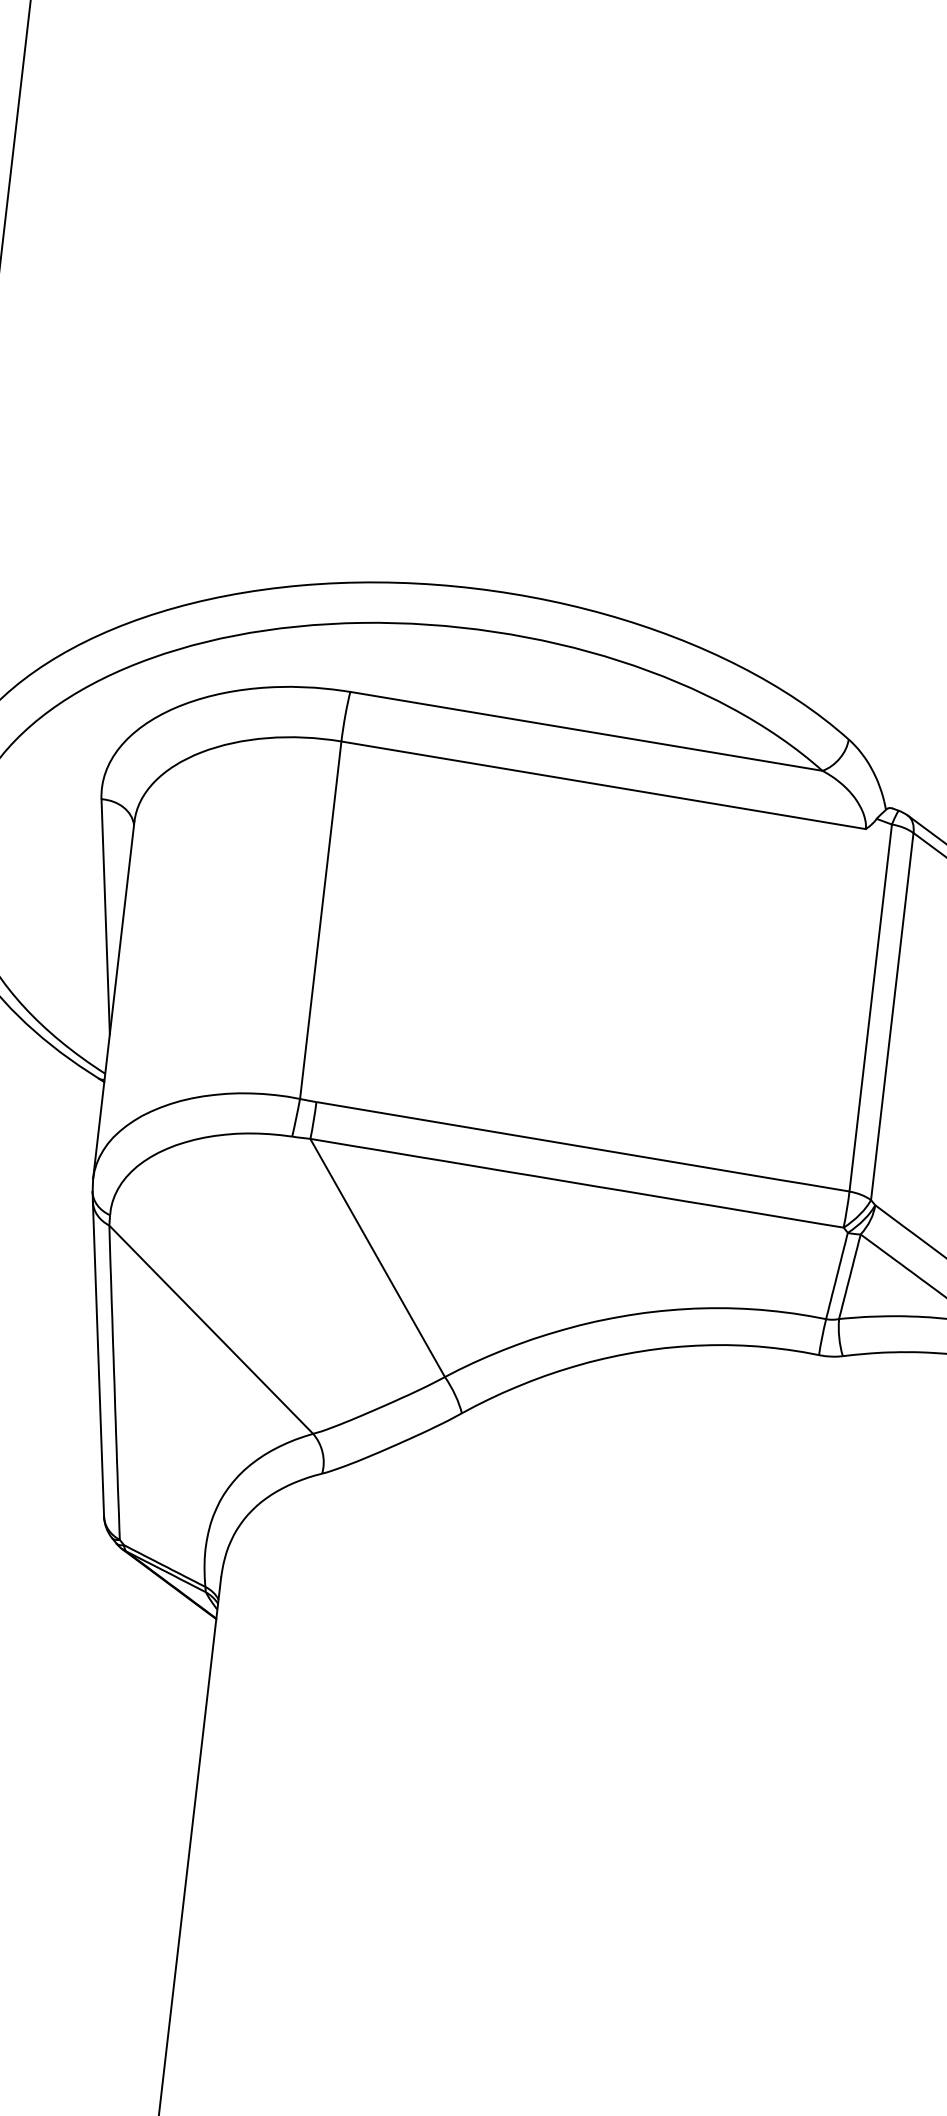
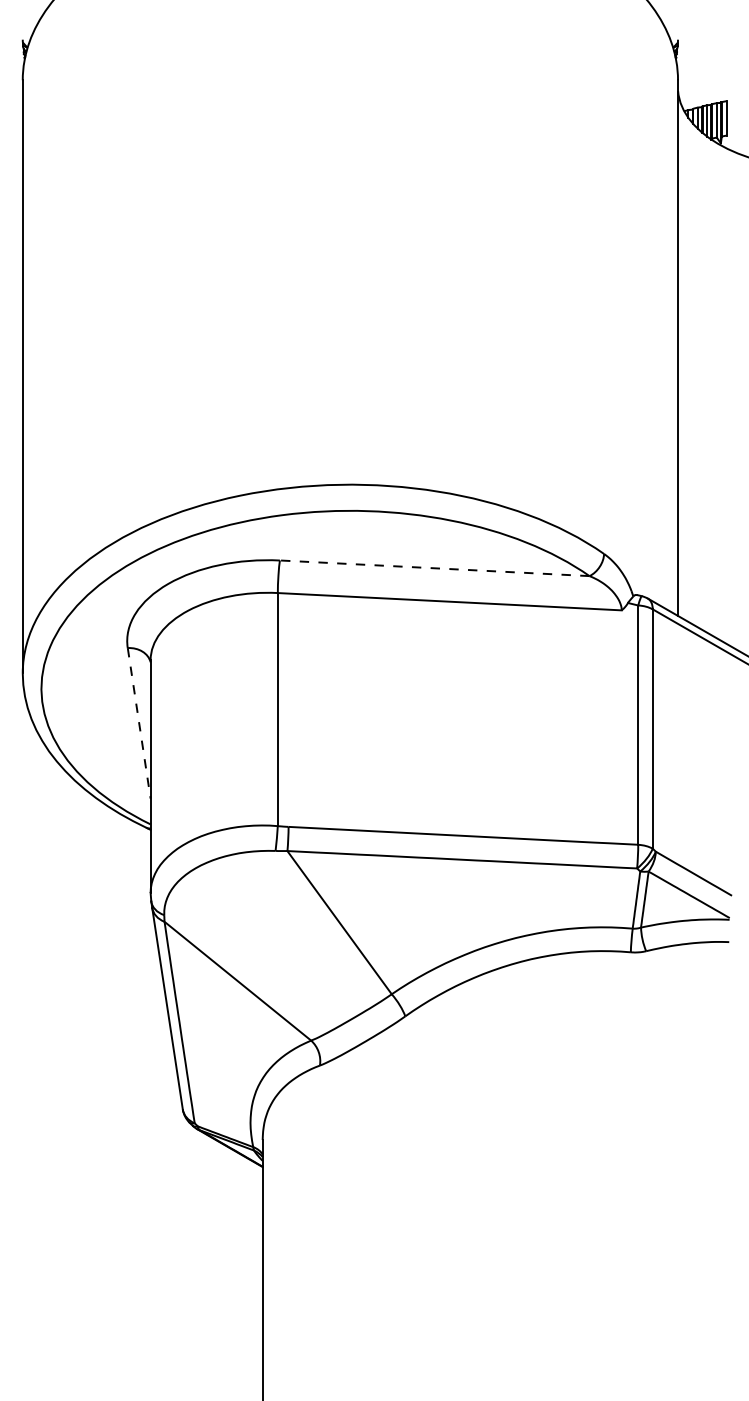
line: (586, 731) -> (434, 568), solid -> dashed
line: (106, 917) -> (139, 723), solid -> dashed

